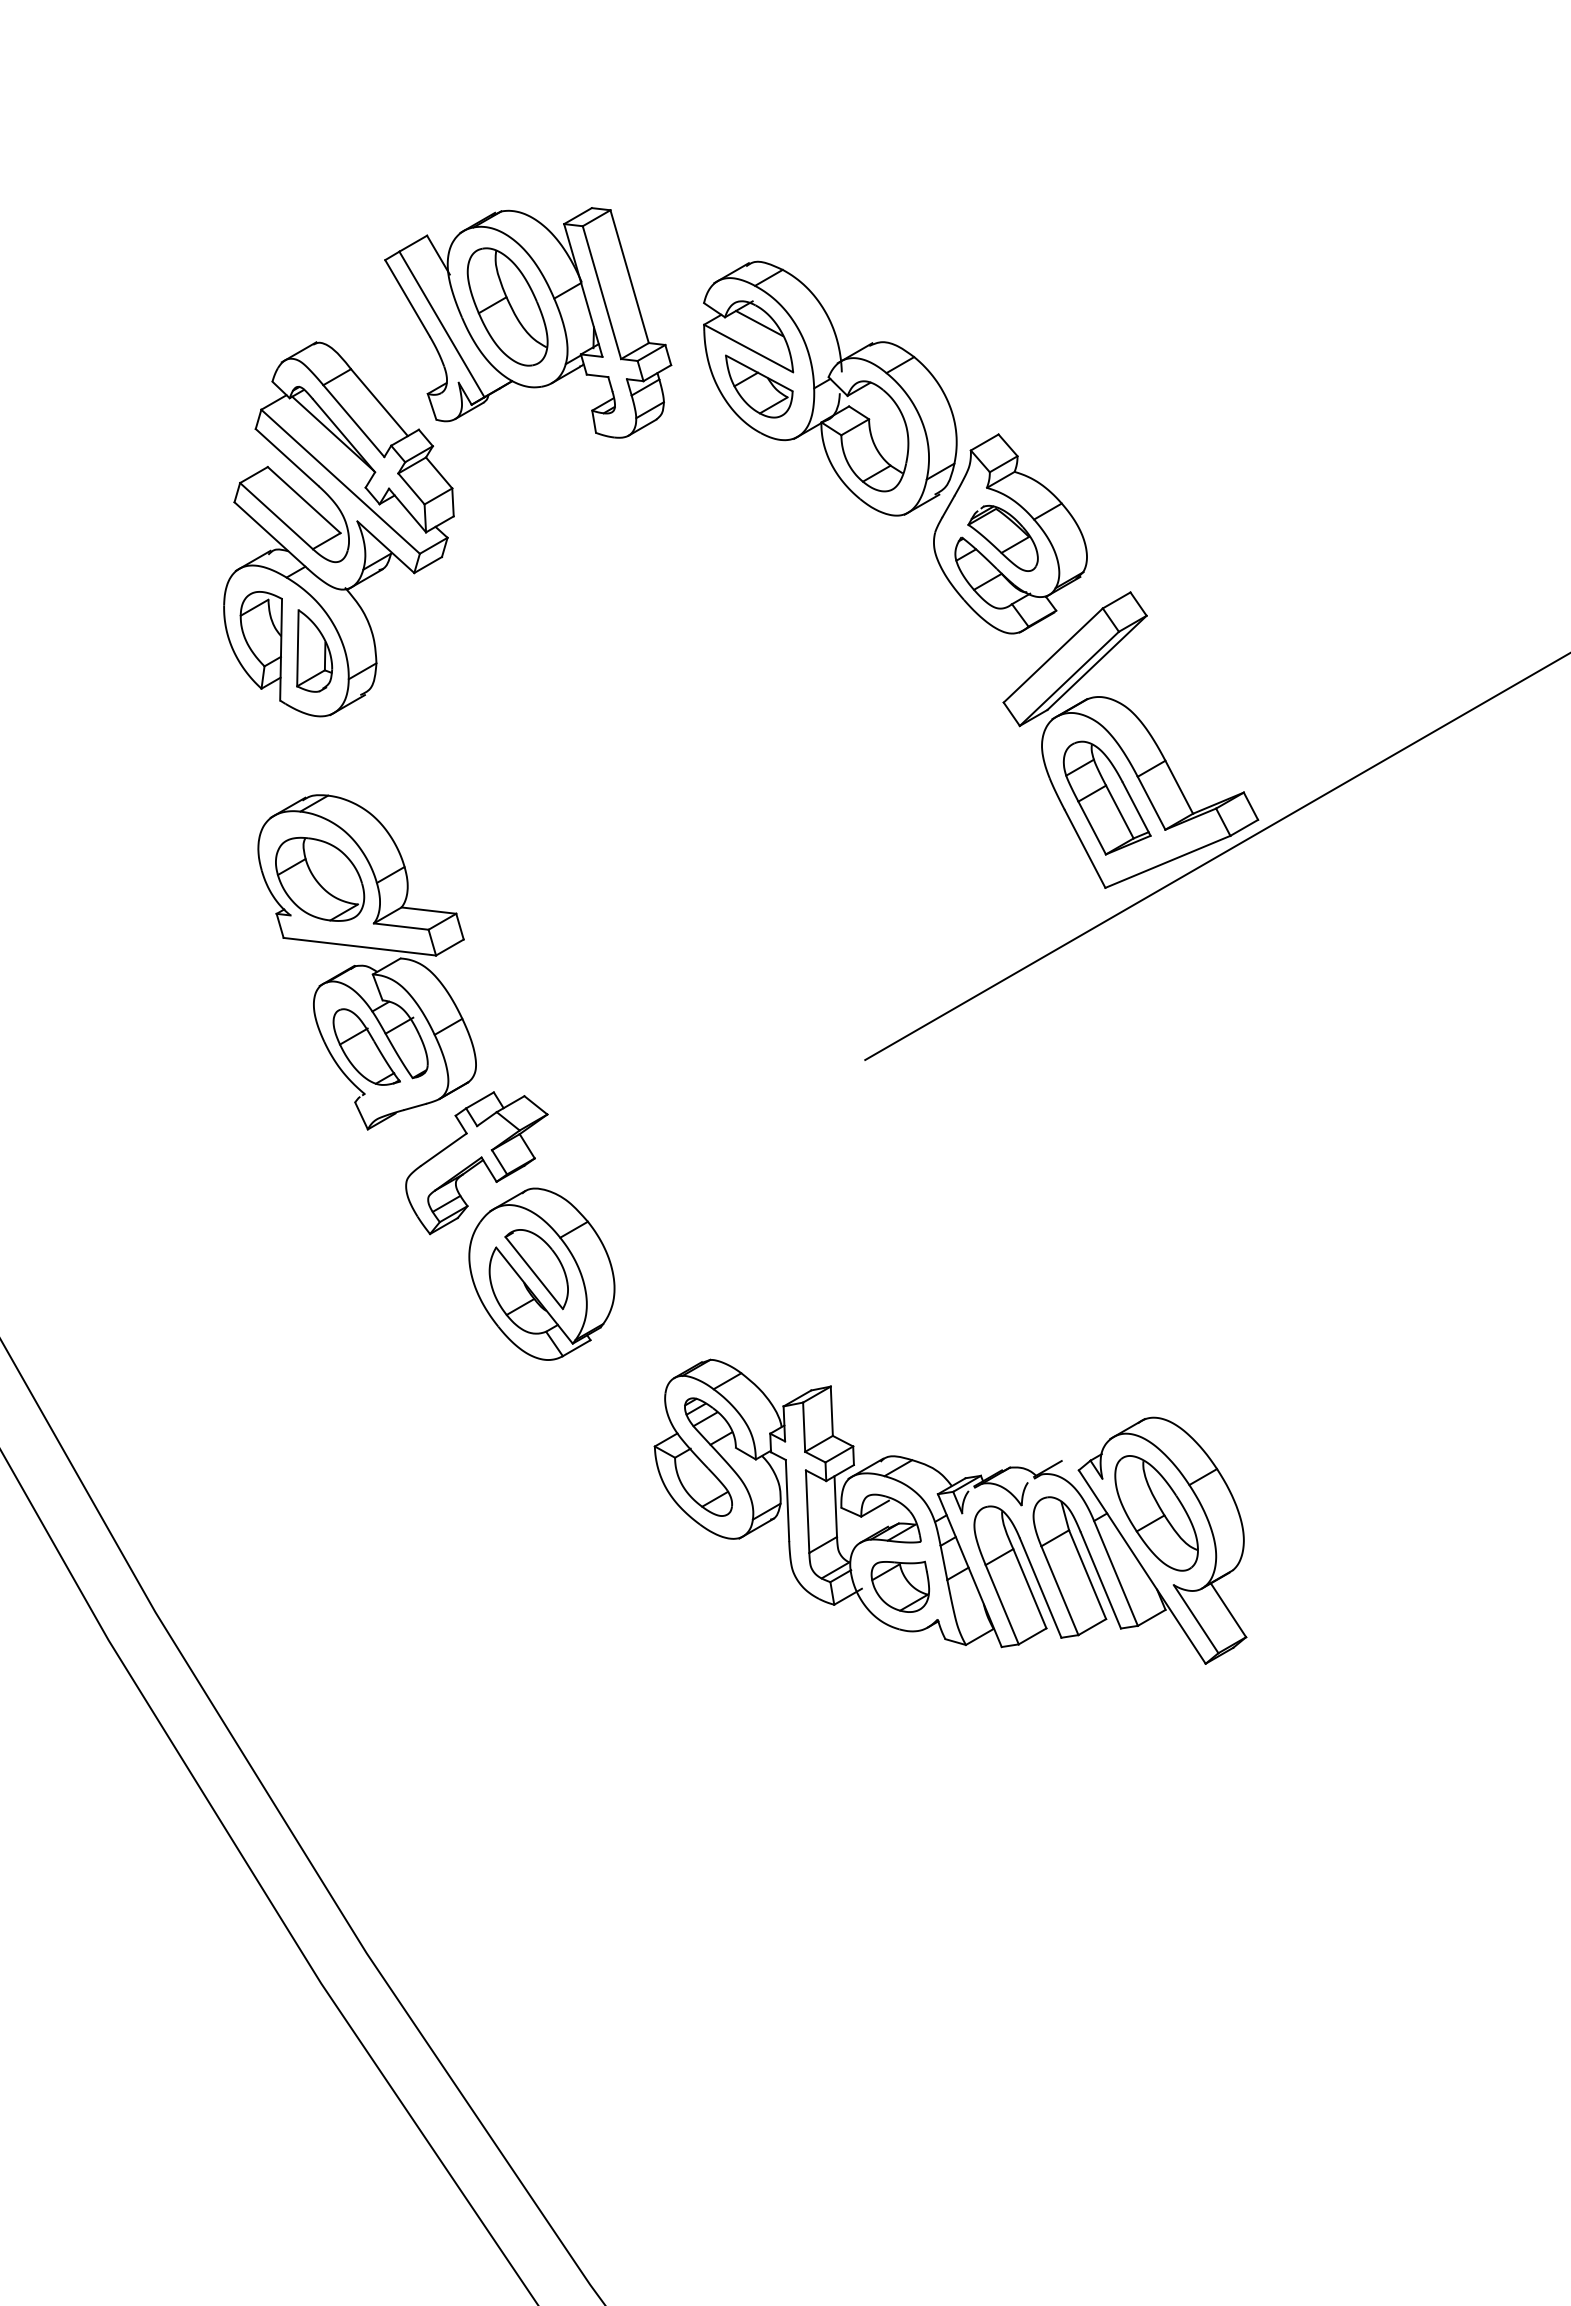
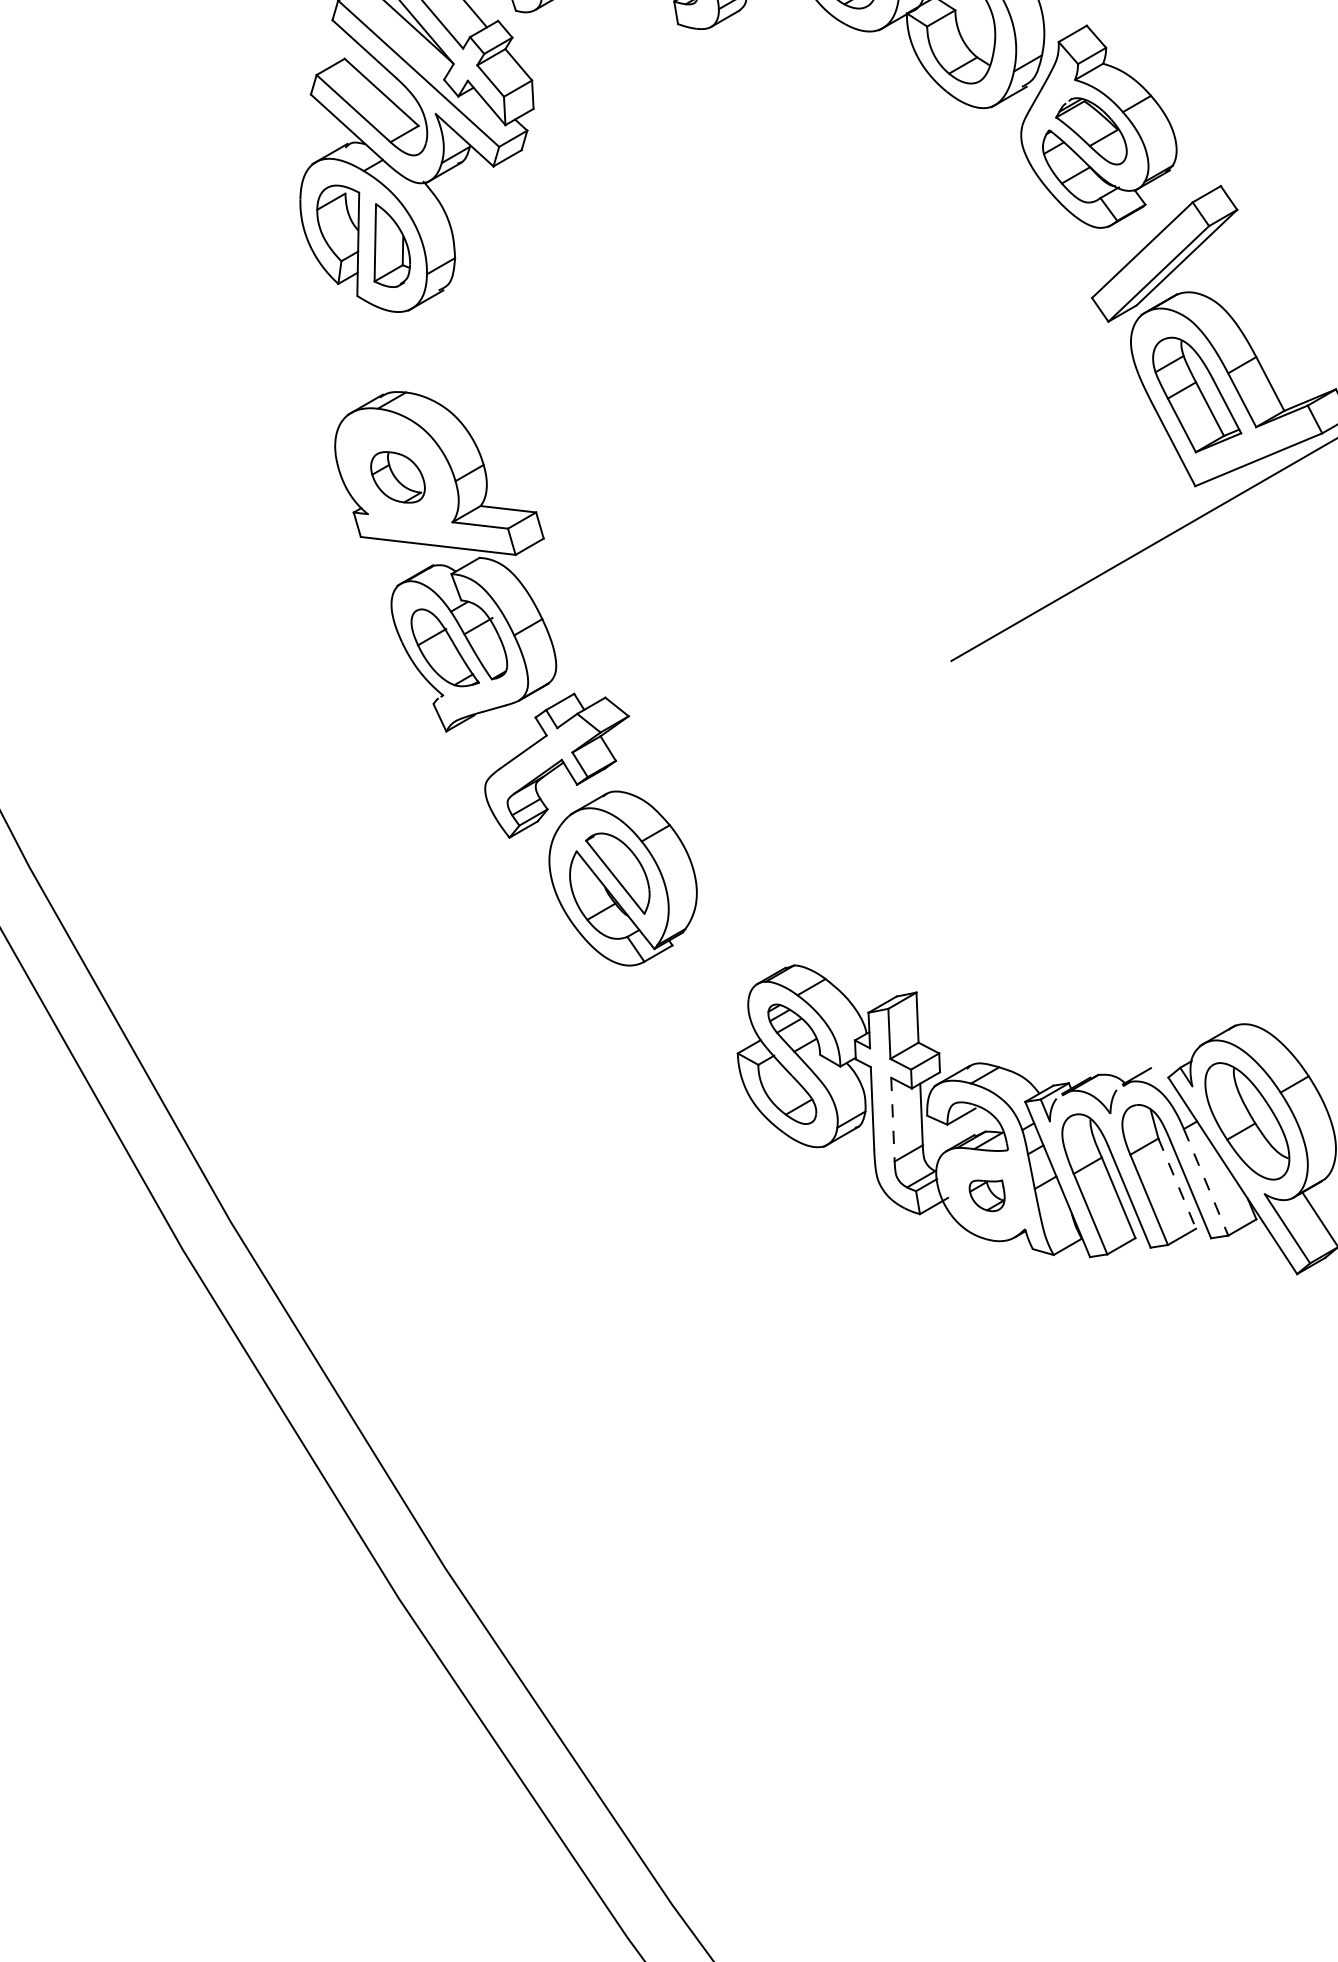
part: (320, 878) -> (398, 476), size x0.6
line: (807, 1512) -> (892, 1120), solid -> dashed
line: (1116, 1573) -> (1206, 1182), solid -> dashed
line: (1087, 1575) -> (1177, 1184), solid -> dashed
part: (900, 1586) -> (987, 1195), size x0.6

